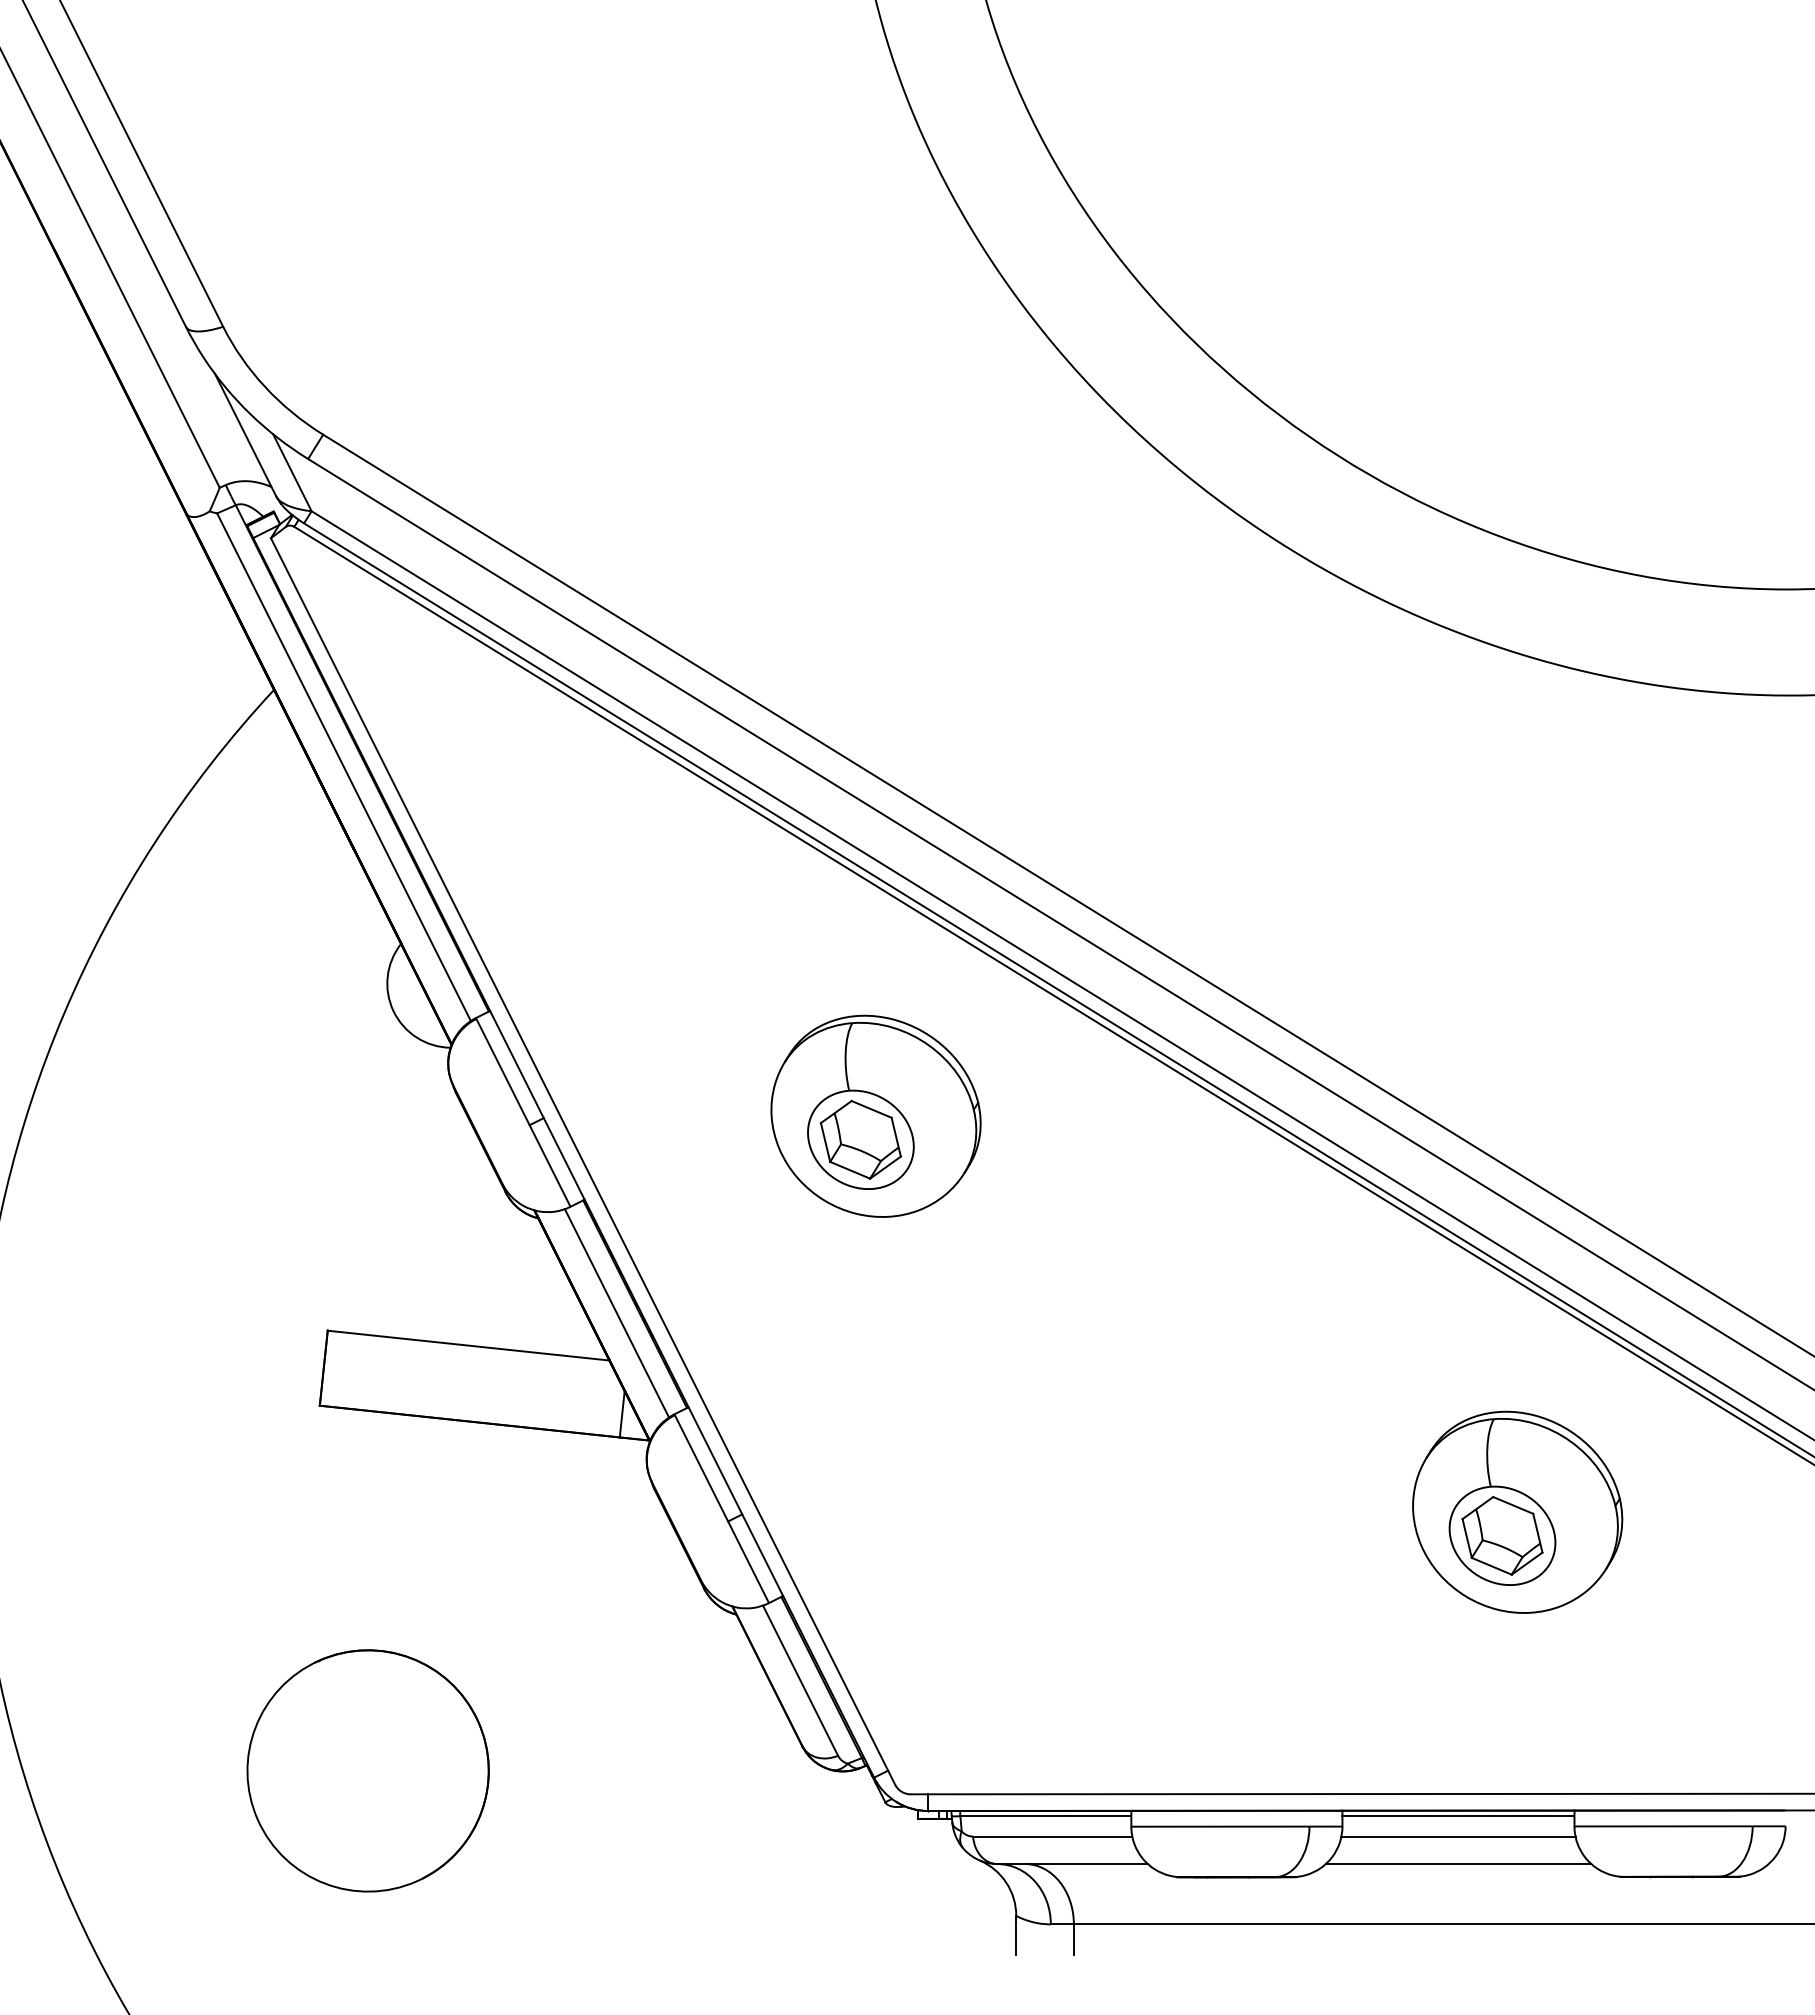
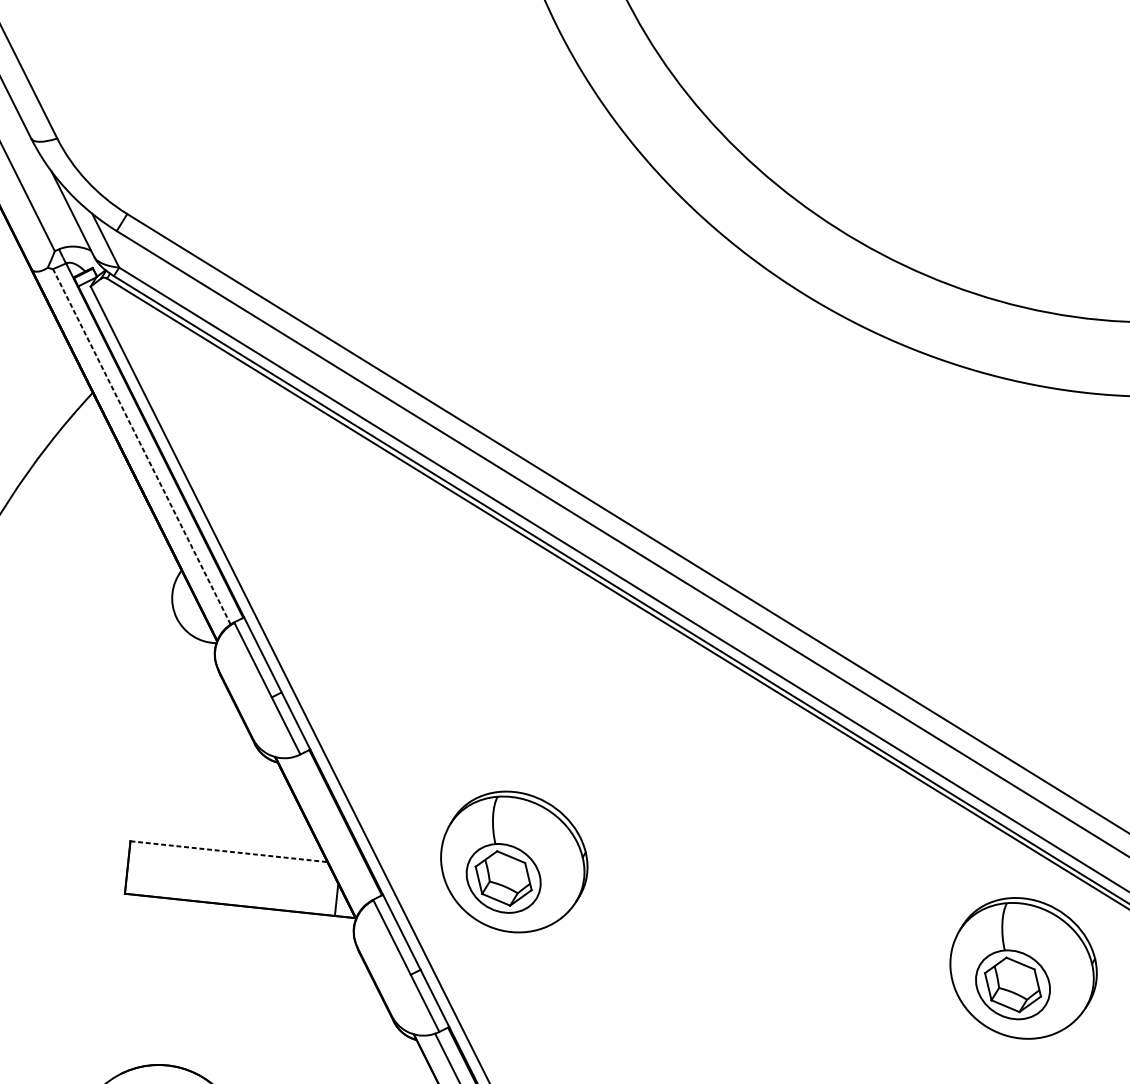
line: (344, 767) -> (142, 447), solid -> dashed
part: (875, 1115) -> (513, 861), moved
line: (616, 1313) -> (332, 829), removed
line: (468, 1345) -> (229, 851), solid -> dashed
part: (1517, 1511) -> (1023, 967), moved

